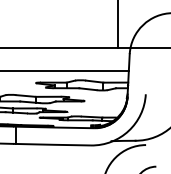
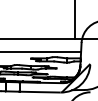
hatch: (118, 117) -> (75, 77), added

